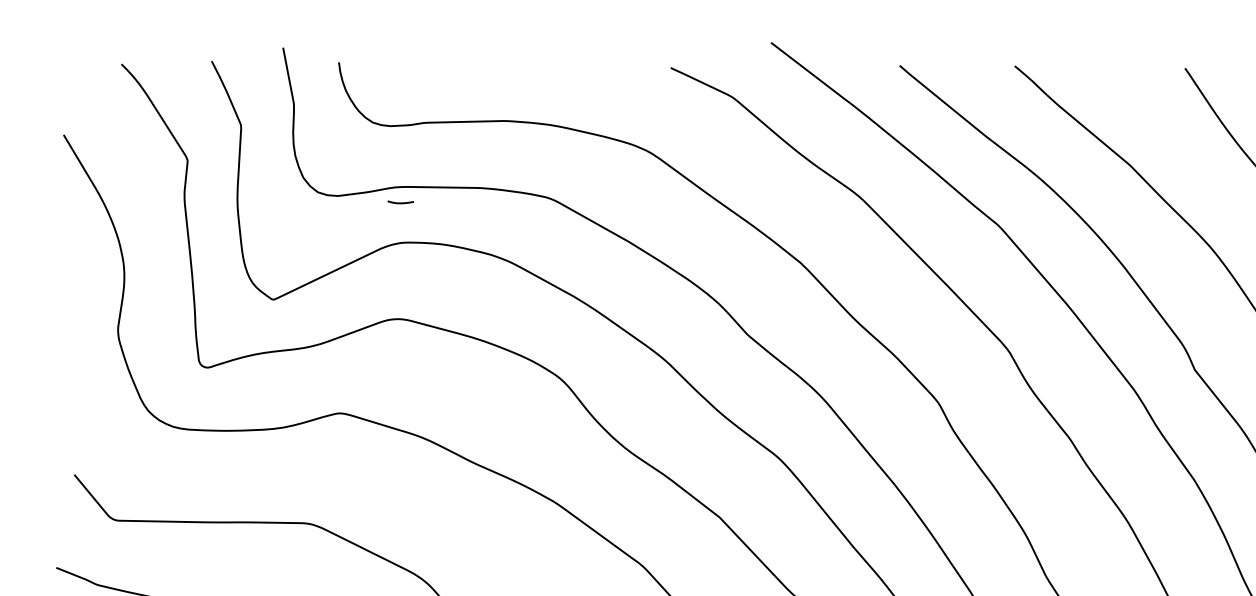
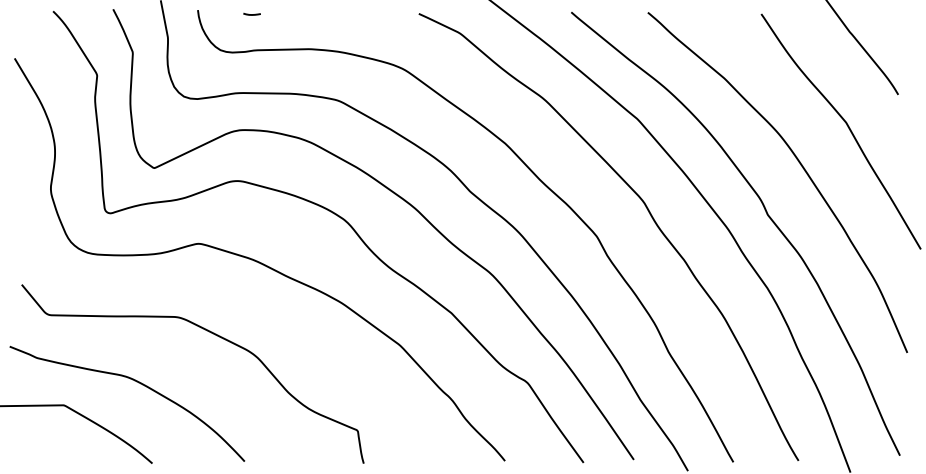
line: (399, 202) -> (251, 14), moved

